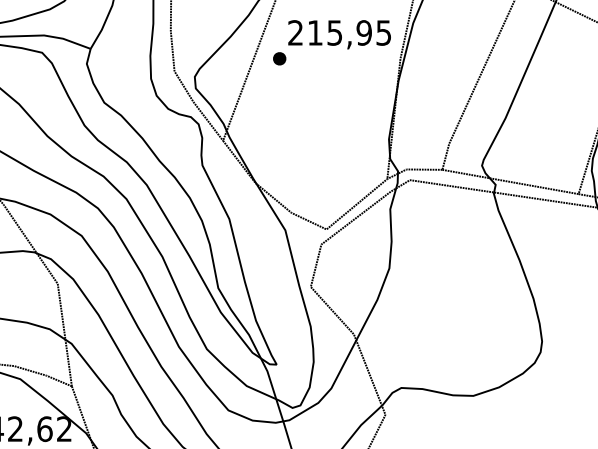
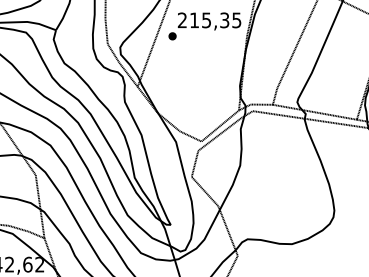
text: (363, 33) -> (224, 20), 215,95 -> 215,35

